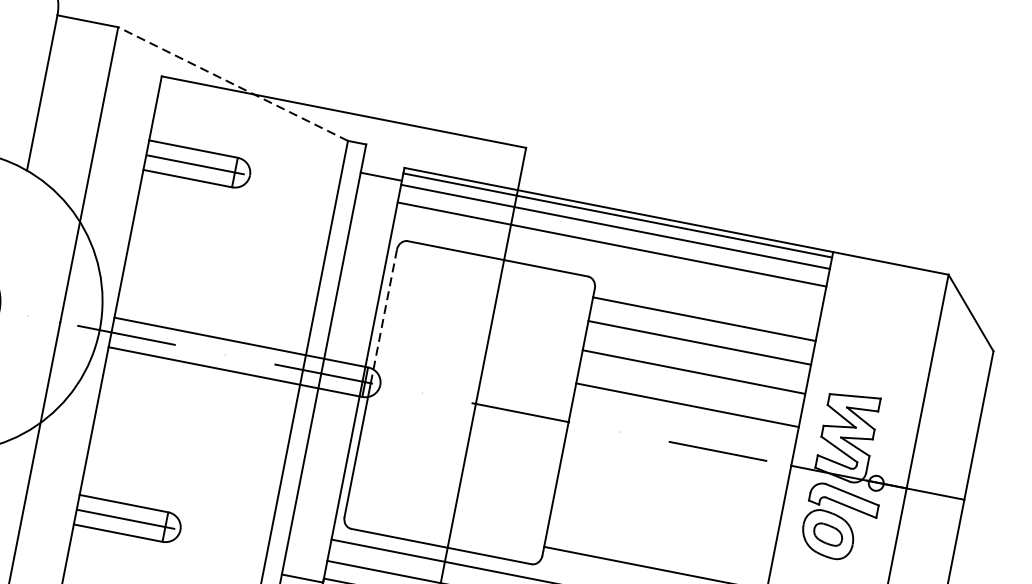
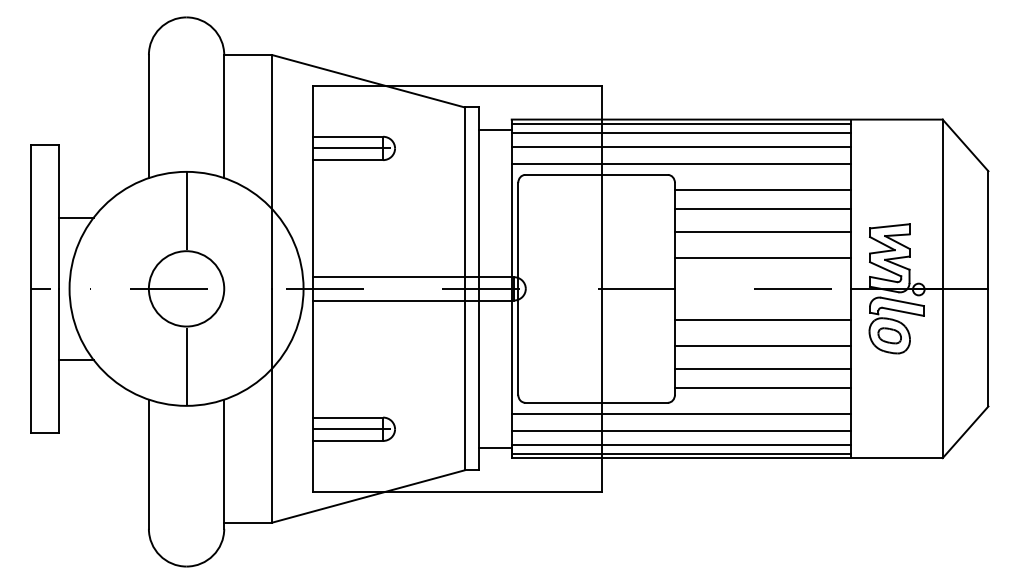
line: (233, 84) -> (368, 81), dashed -> solid
line: (607, 265) -> (681, 163), added
line: (384, 315) -> (518, 235), dashed -> solid
line: (671, 482) -> (762, 319), added
line: (665, 515) -> (762, 345), added
line: (659, 544) -> (762, 368), added

